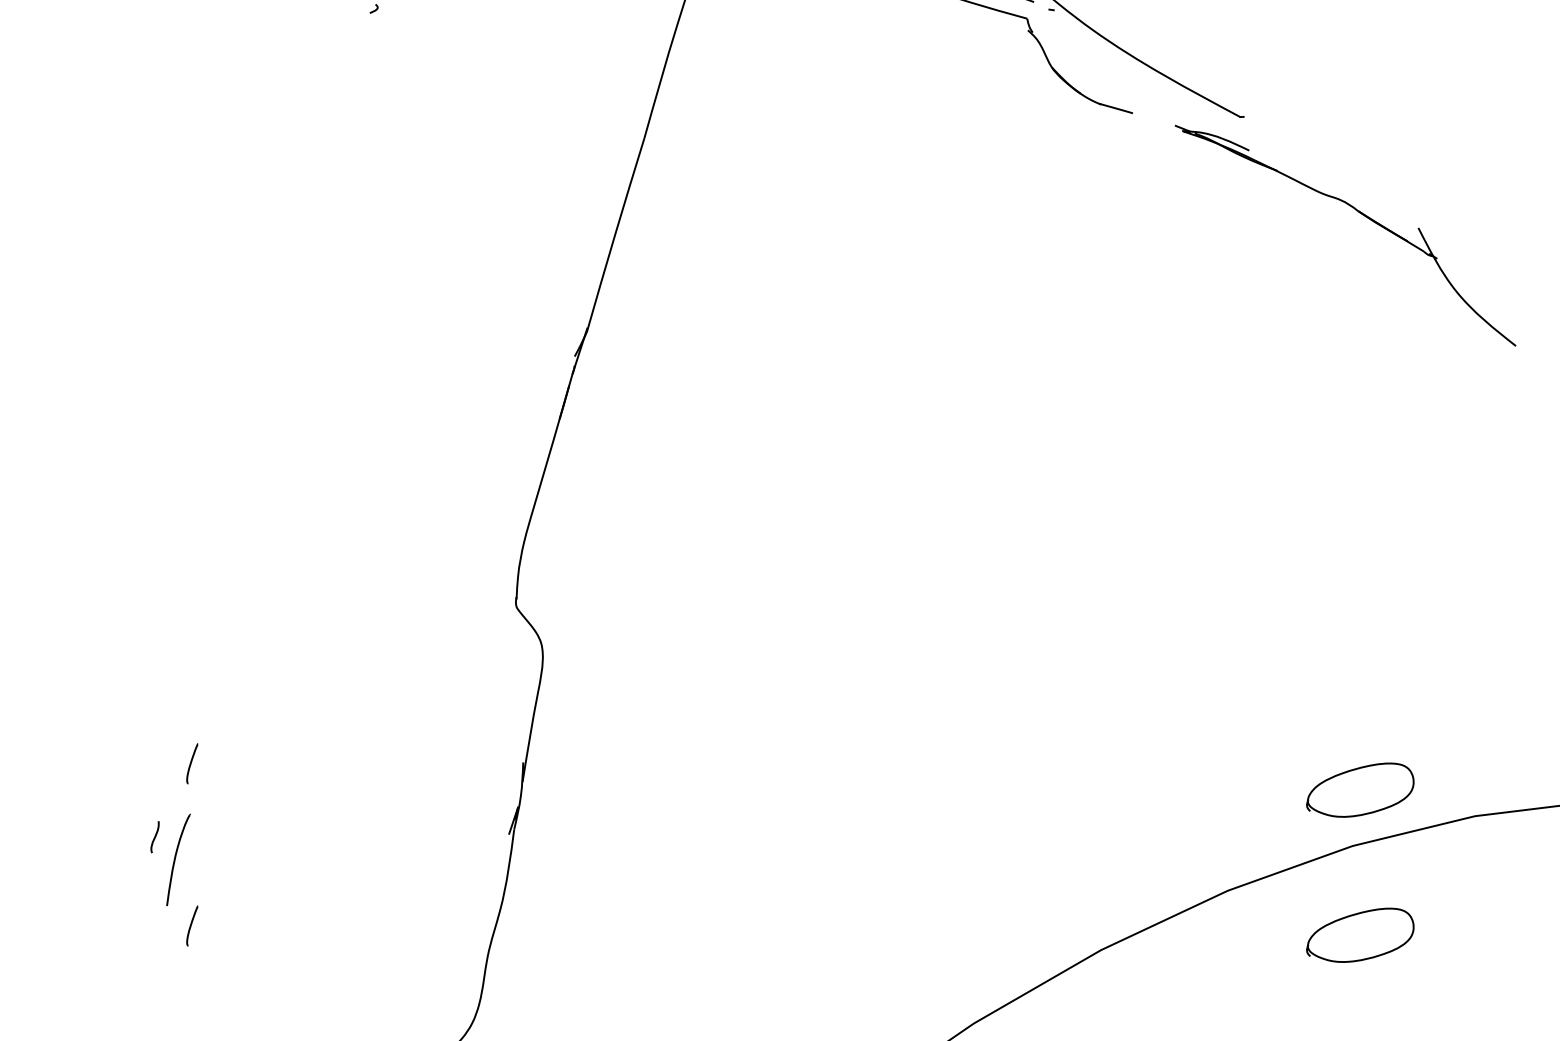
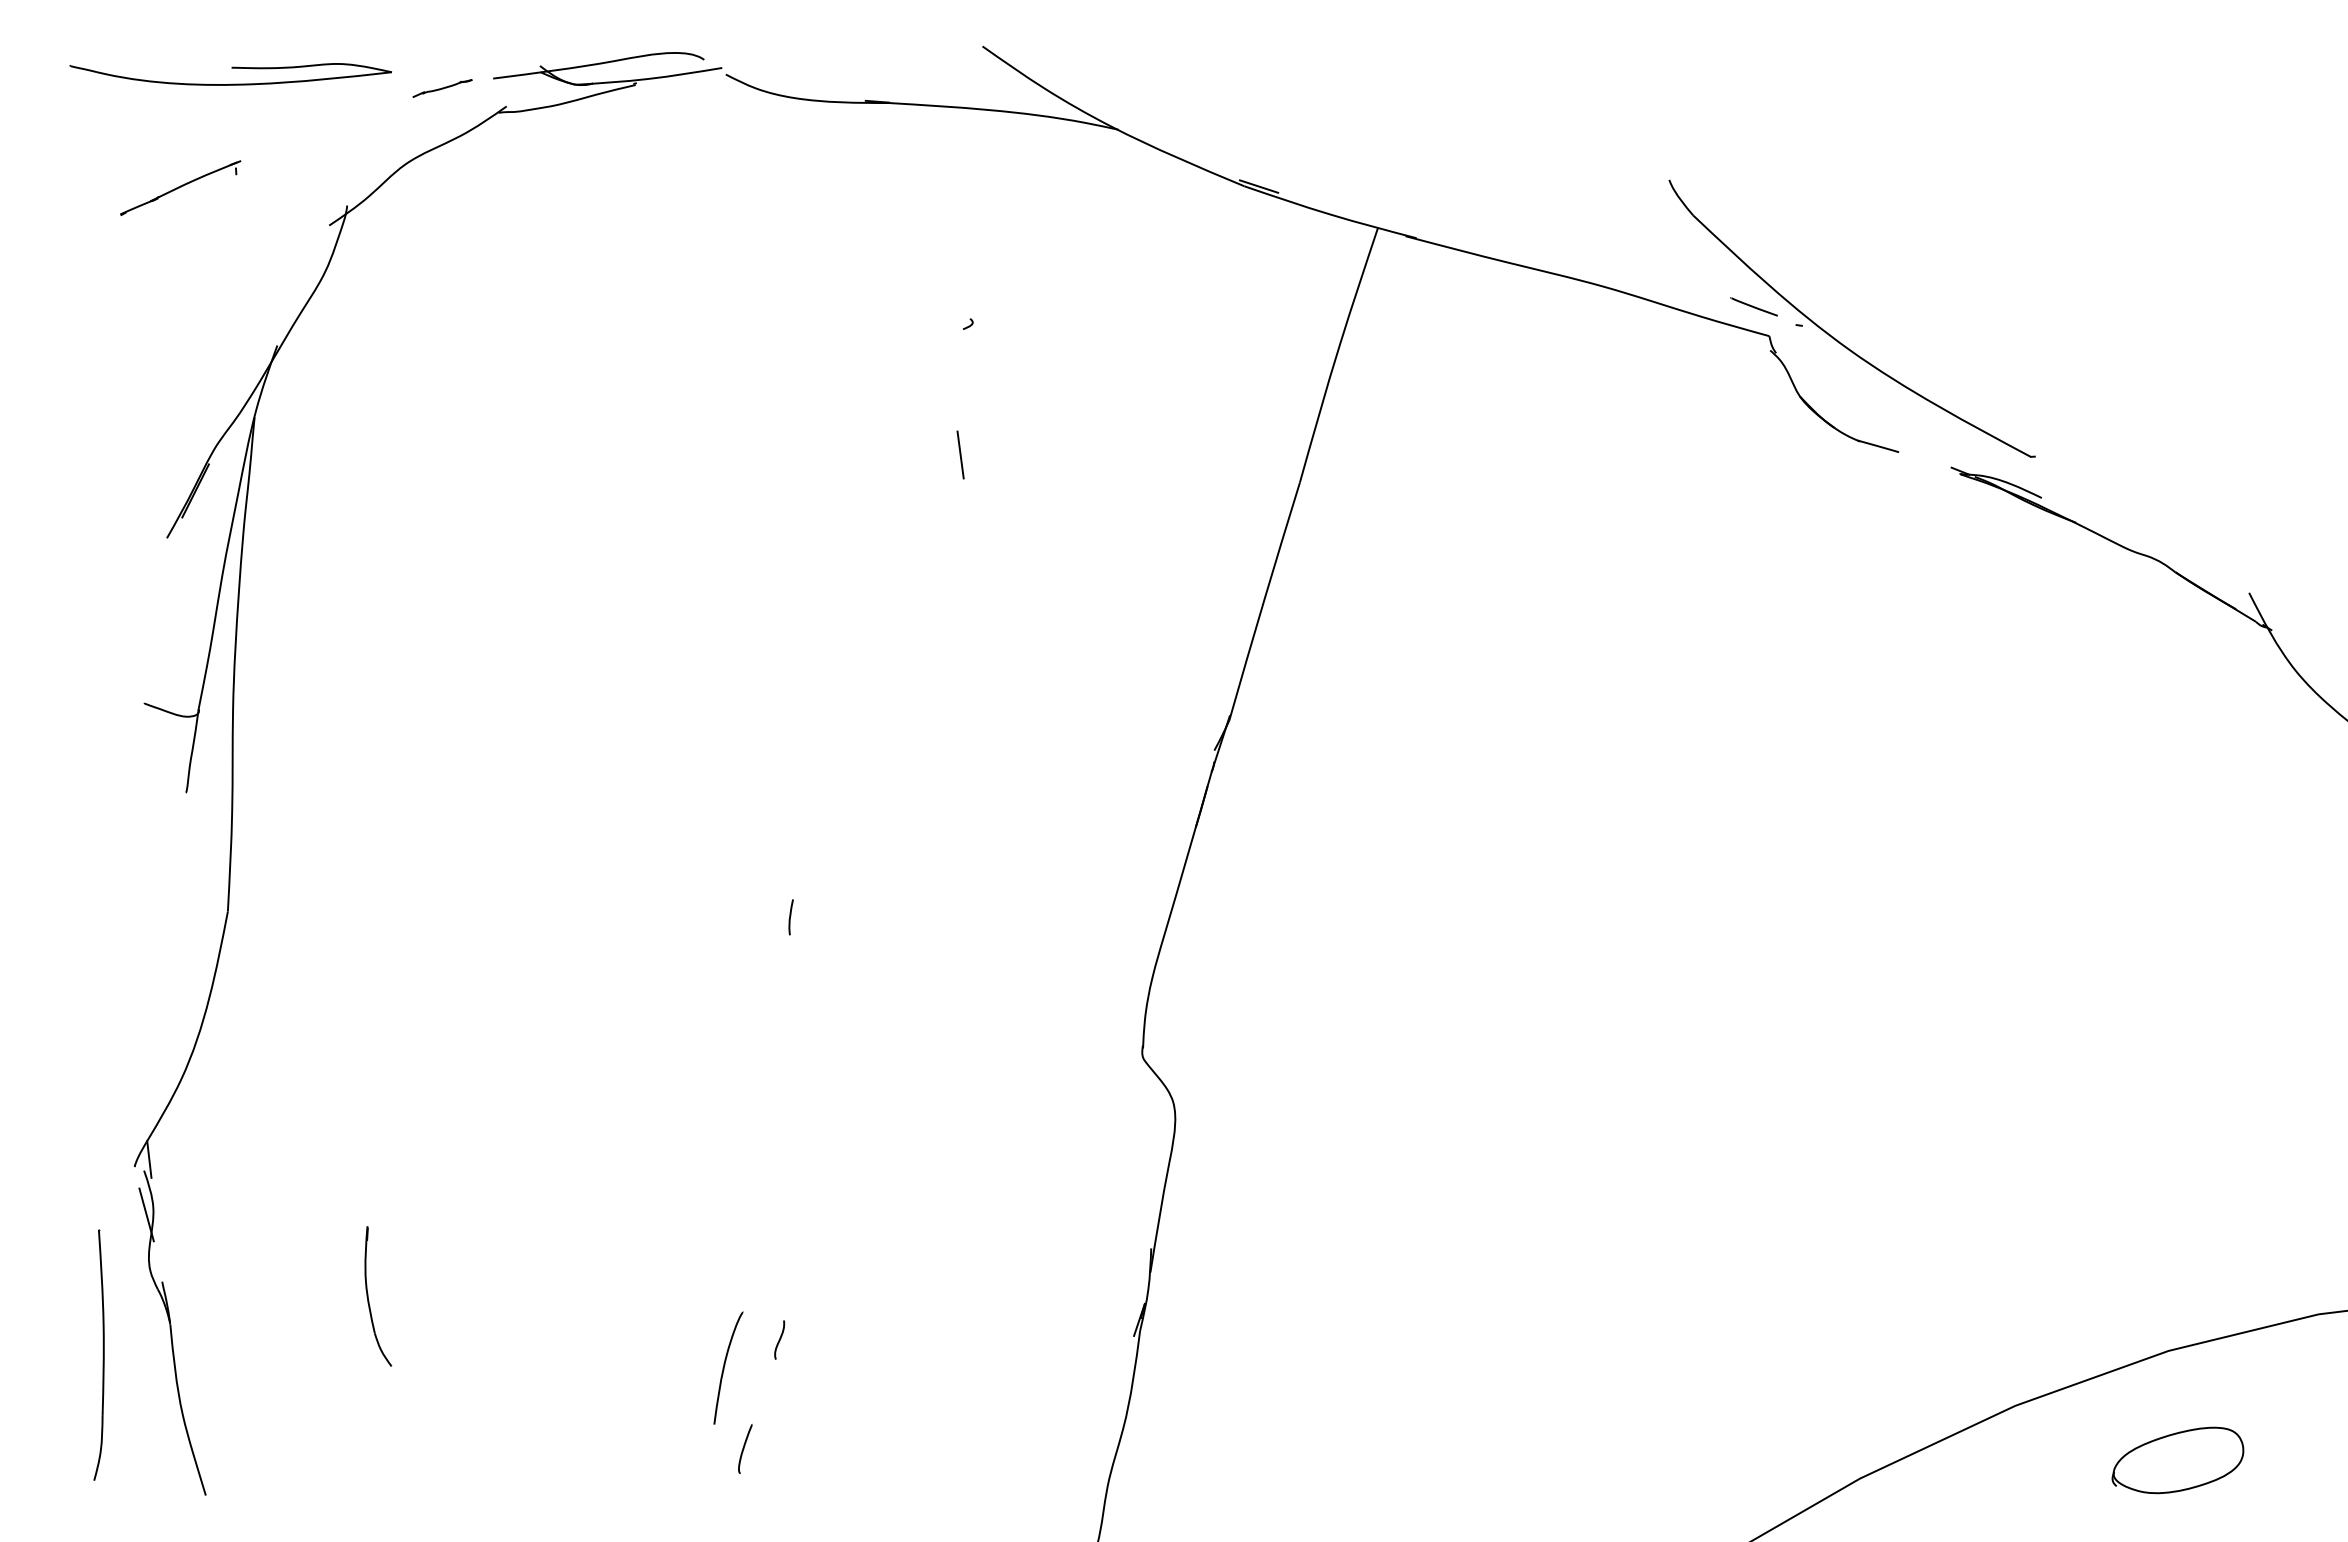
line: (367, 115) -> (960, 454), added
curve: (229, 492) -> (790, 917), added
curve: (191, 763) -> (744, 1249), removed
part: (1359, 790) -> (2177, 1282), removed
curve: (154, 836) -> (779, 1339), moved

